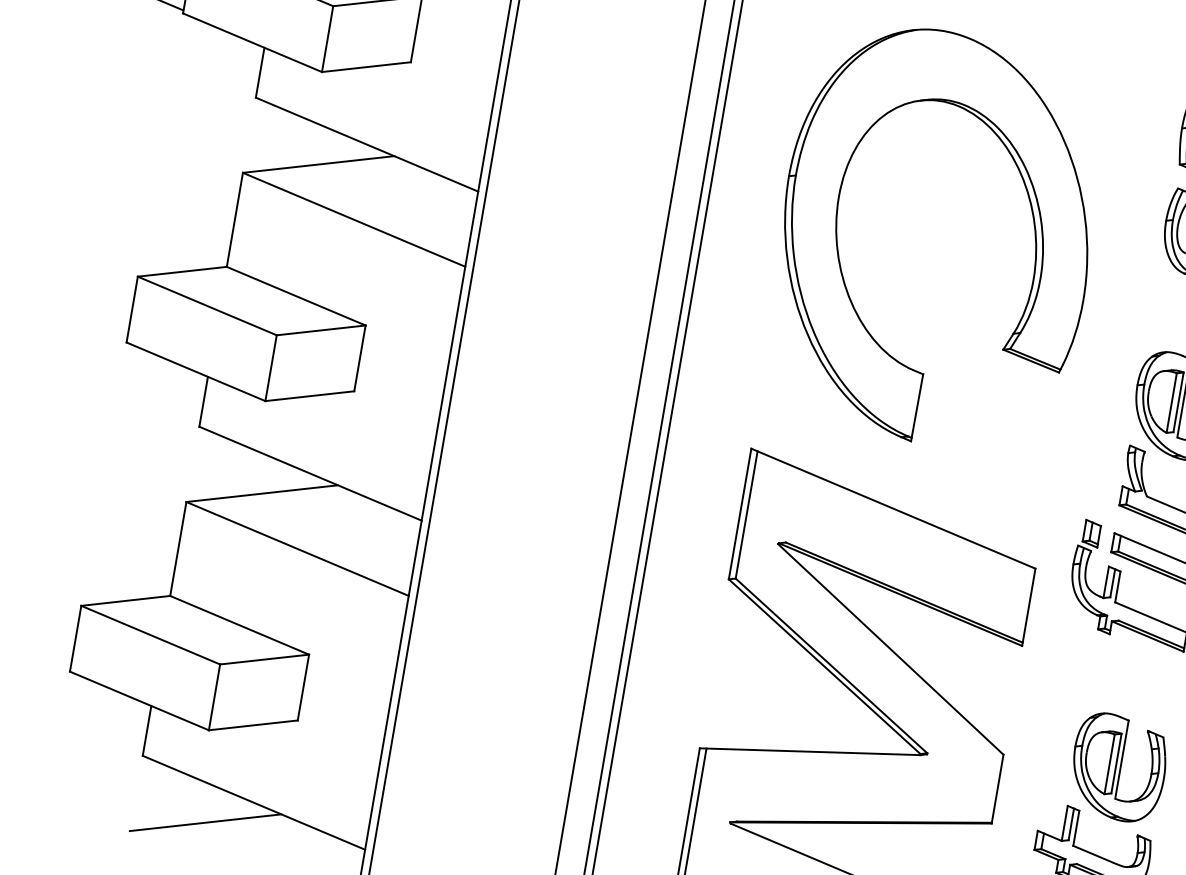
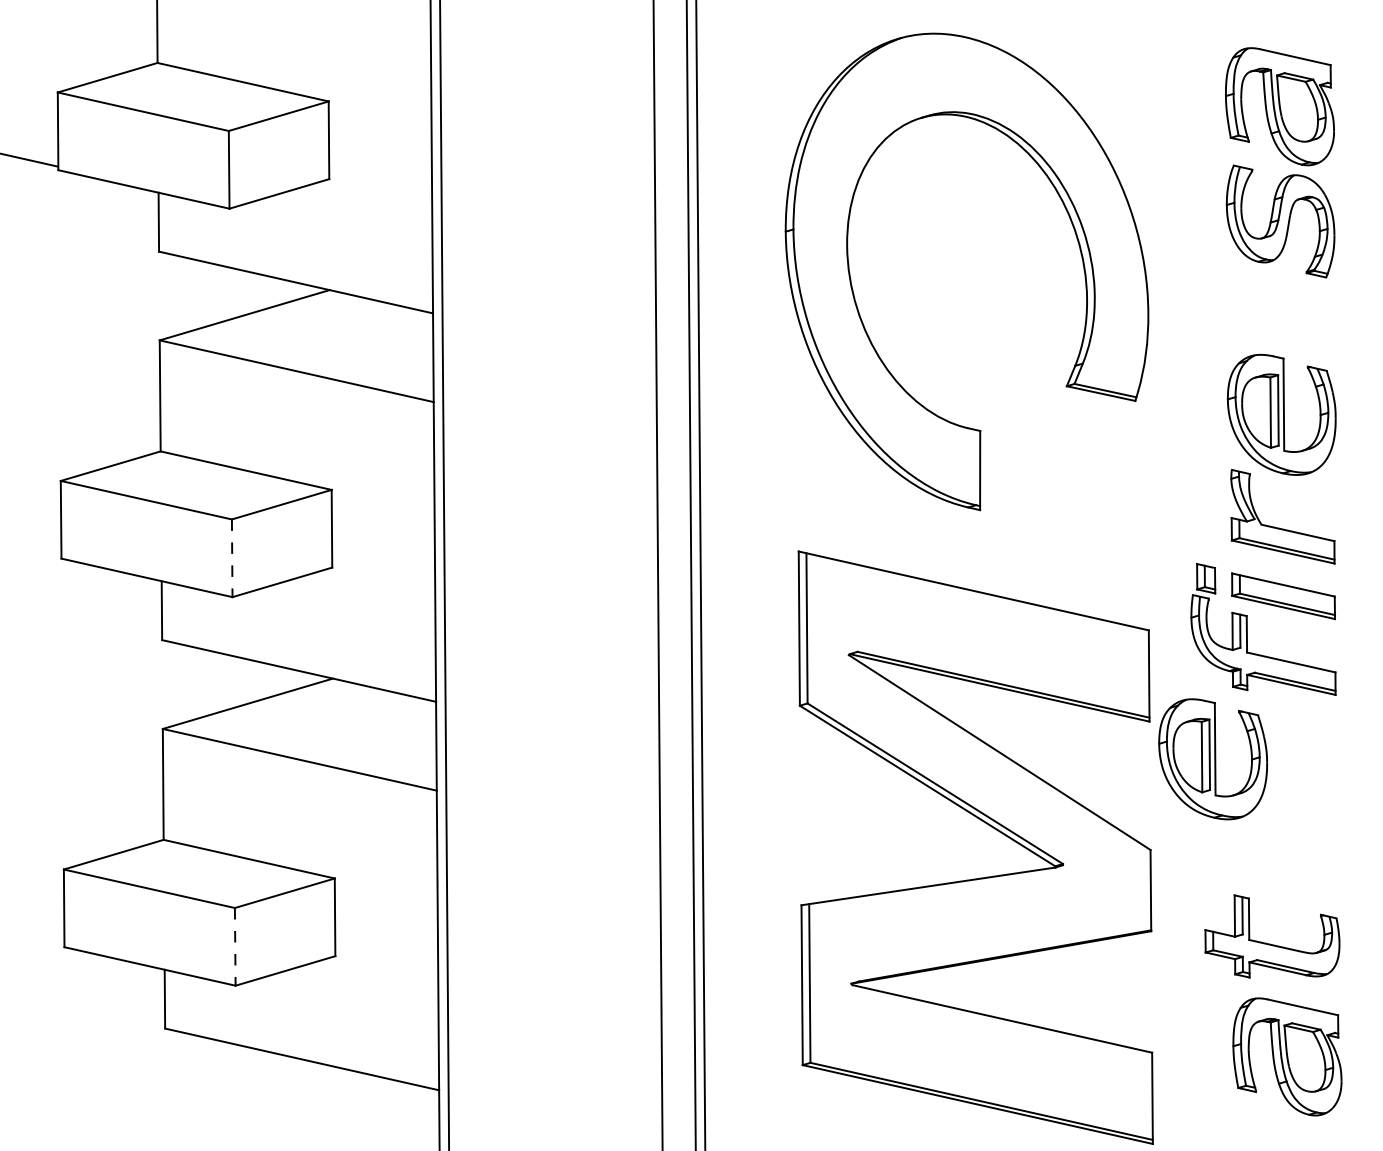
line: (271, 368) -> (232, 558), solid -> dashed
line: (214, 697) -> (235, 946), solid -> dashed
part: (1118, 767) -> (1212, 759), moved
line: (205, 822) -> (250, 1092), removed

